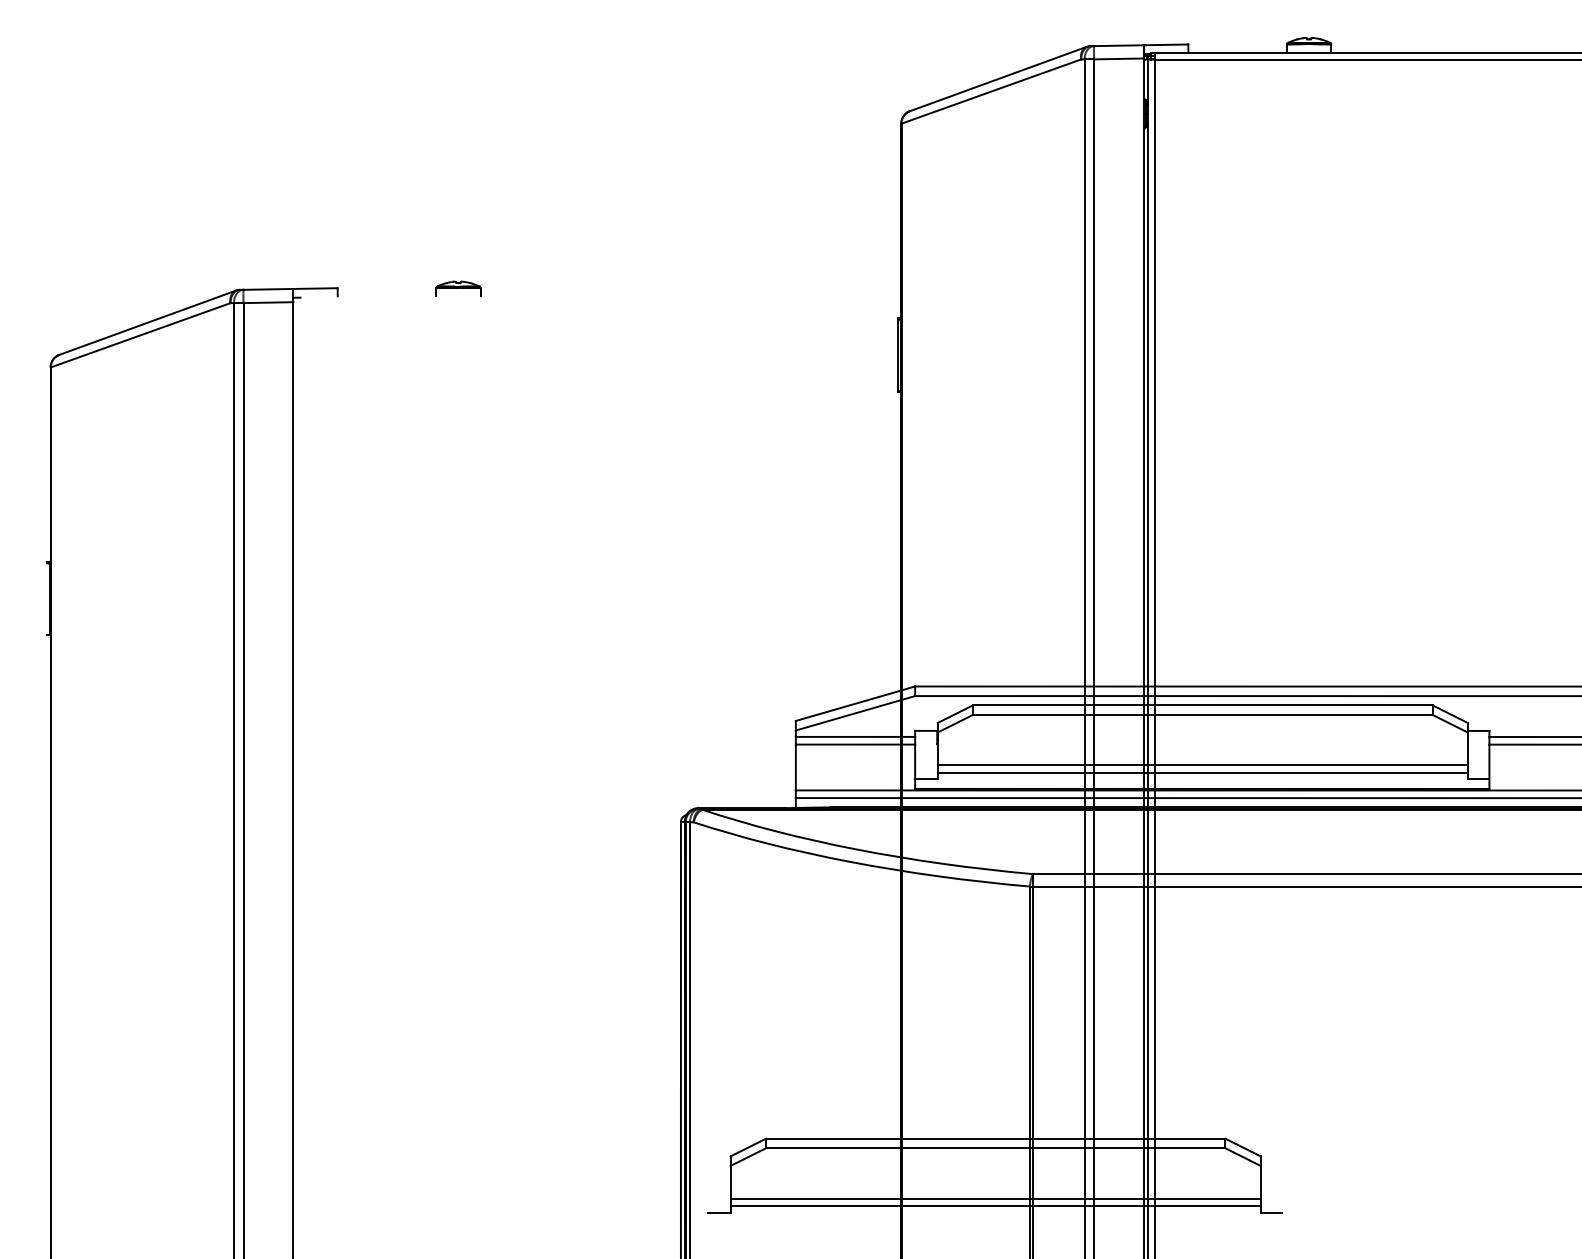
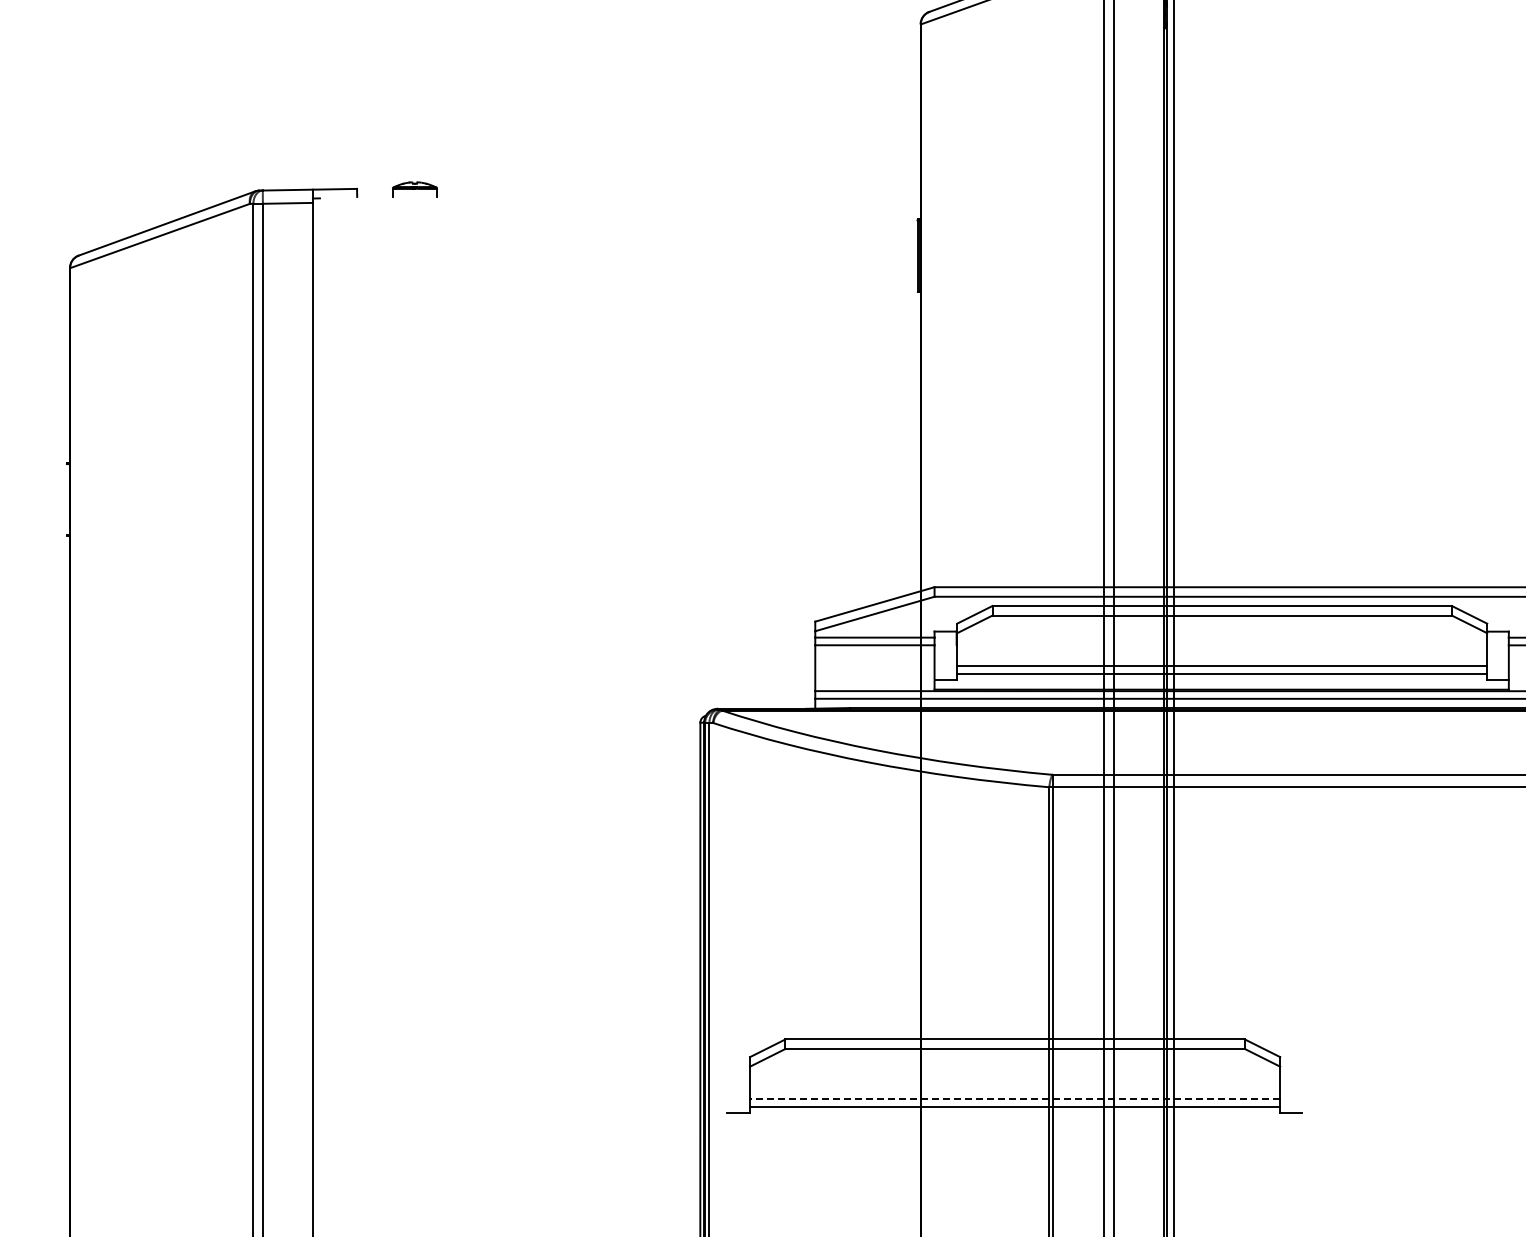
part: (458, 288) -> (414, 189), moved
line: (995, 1198) -> (1014, 1099), solid -> dashed

